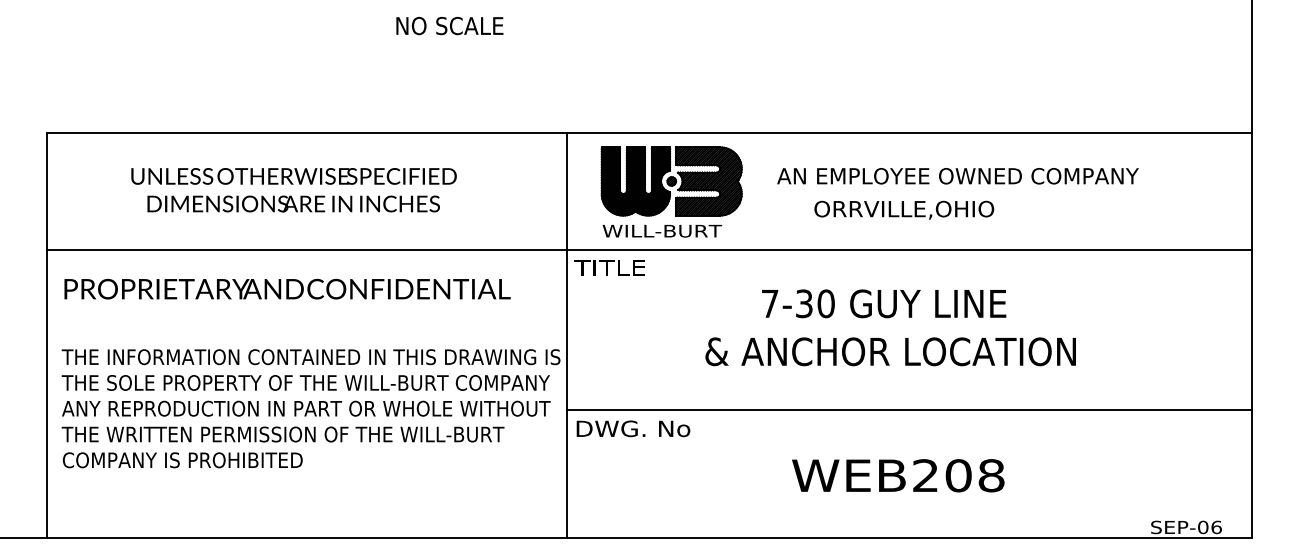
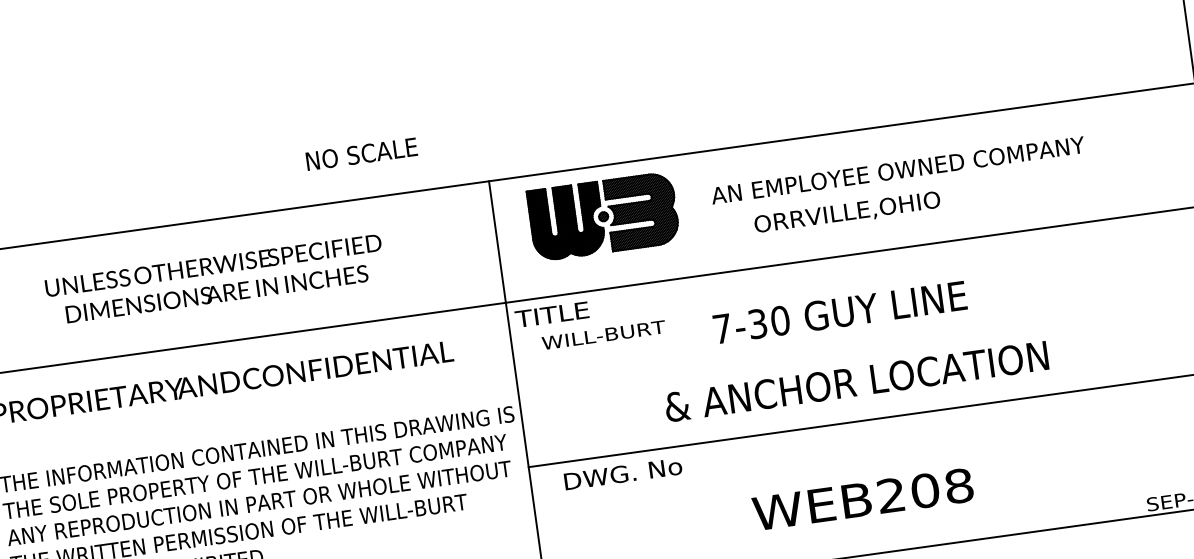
text: (449, 25) -> (361, 153), moved
text: (662, 231) -> (604, 335), moved
text: (890, 351) -> (856, 381), moved
text: (633, 428) -> (623, 473), moved
text: (898, 475) -> (863, 499), moved

